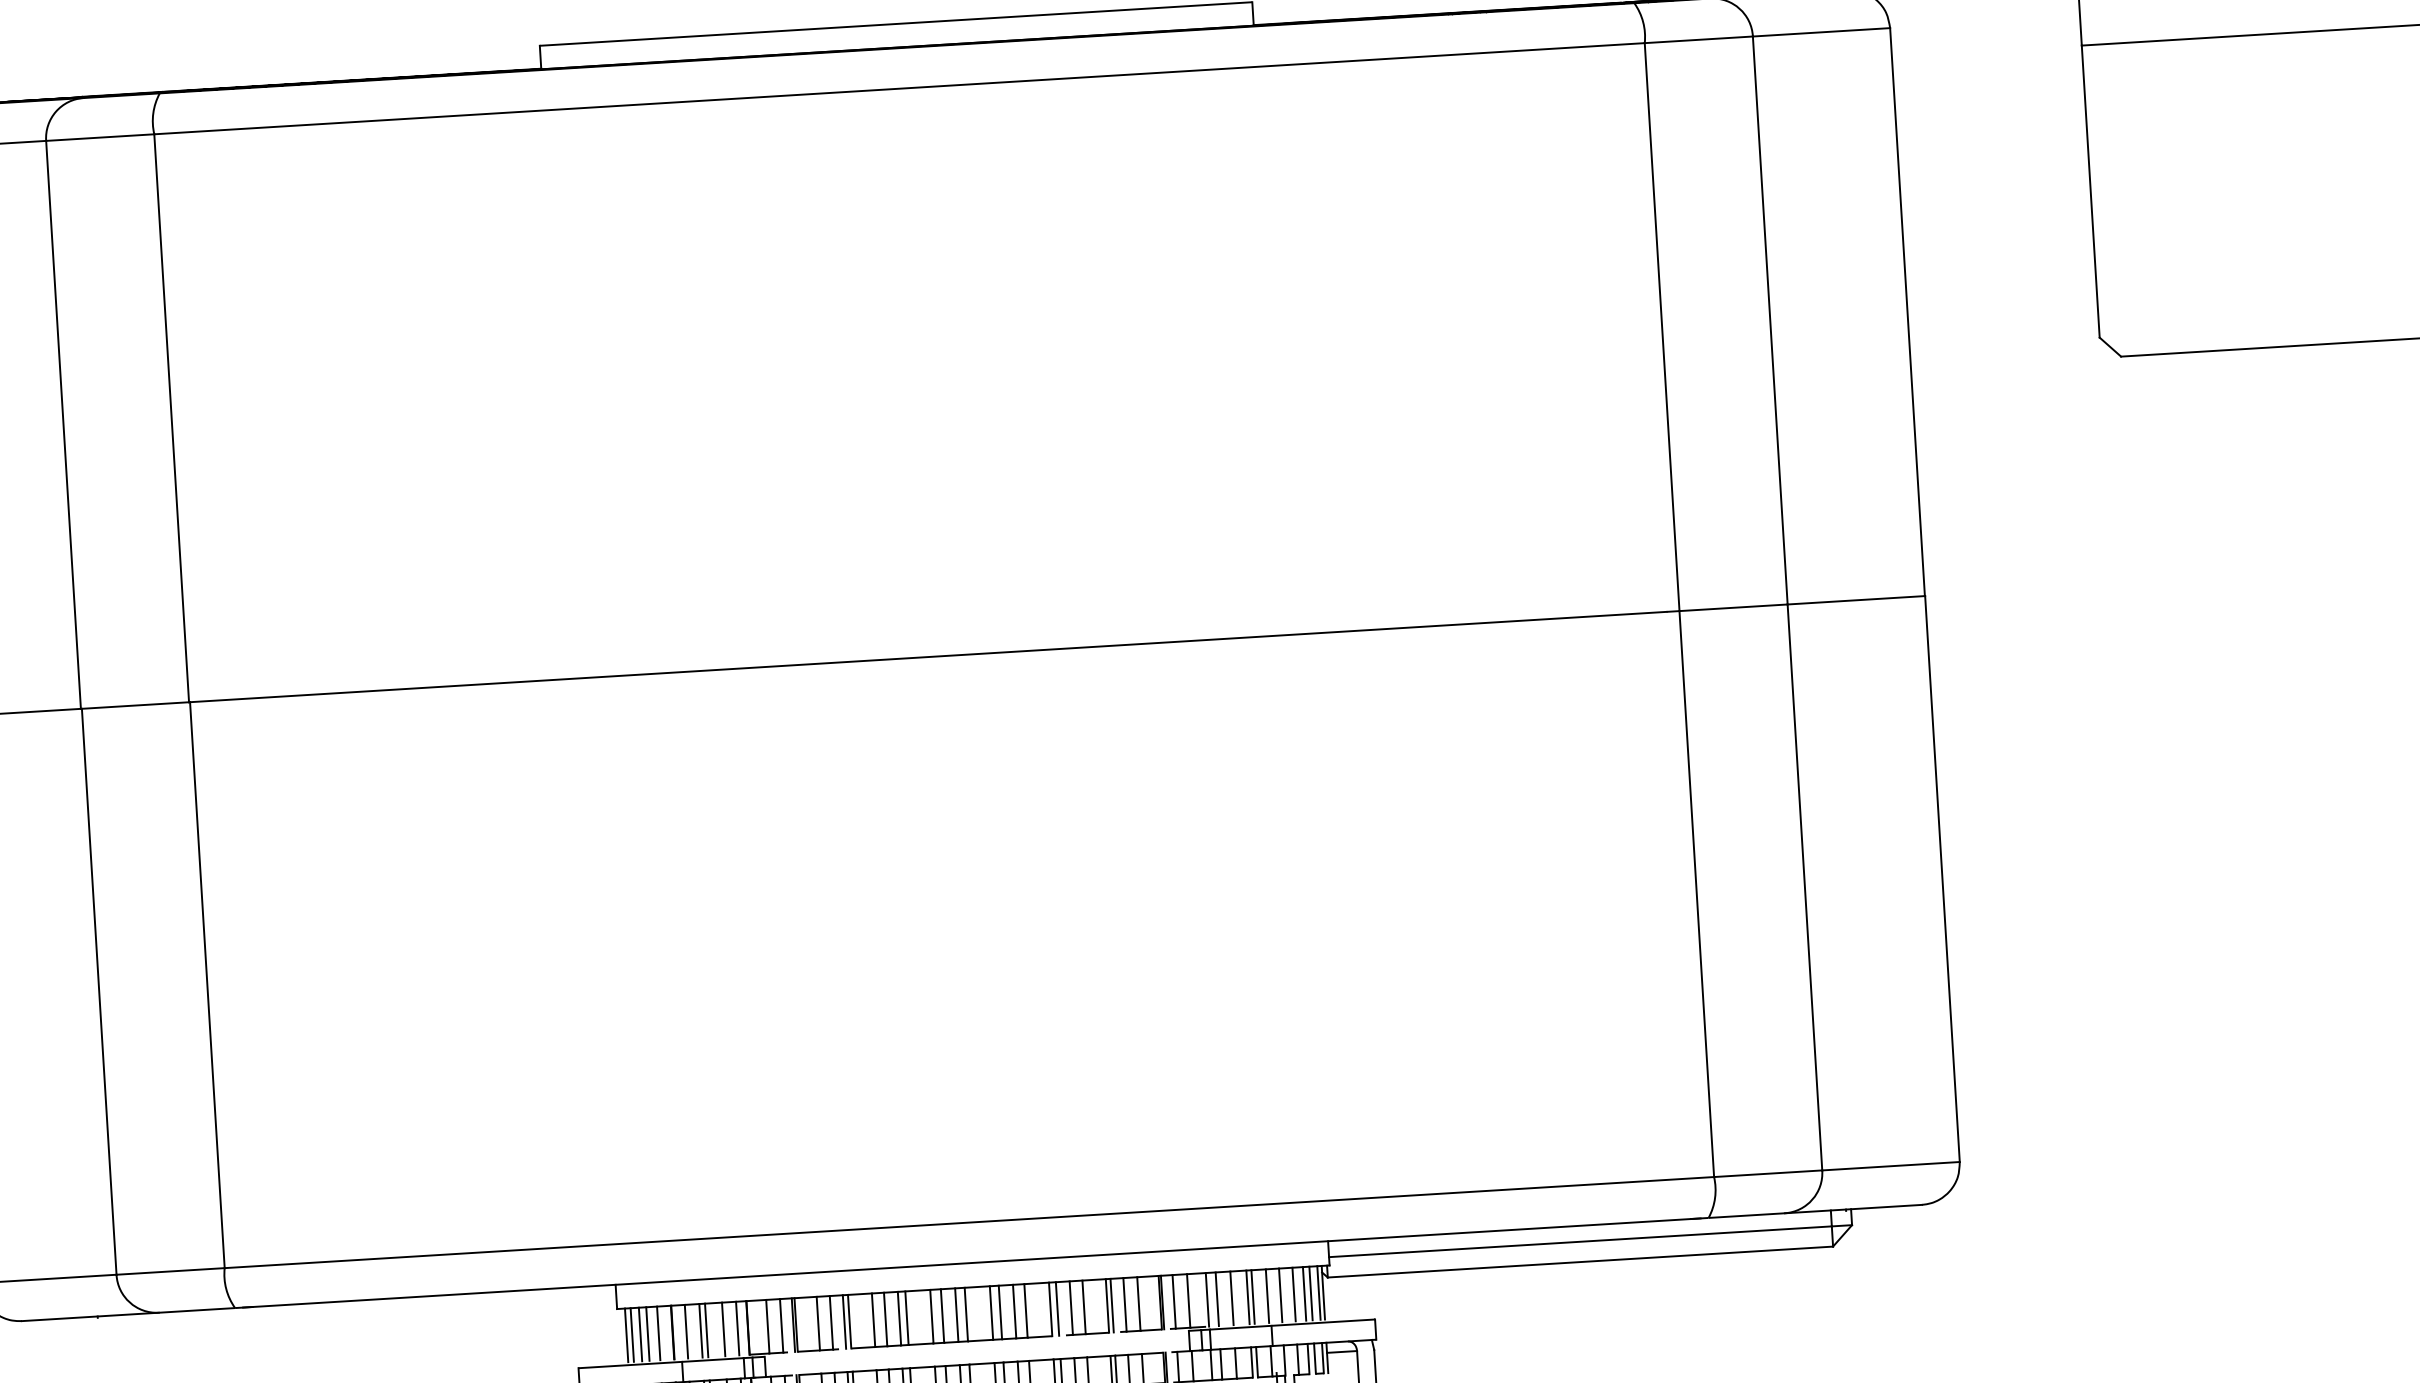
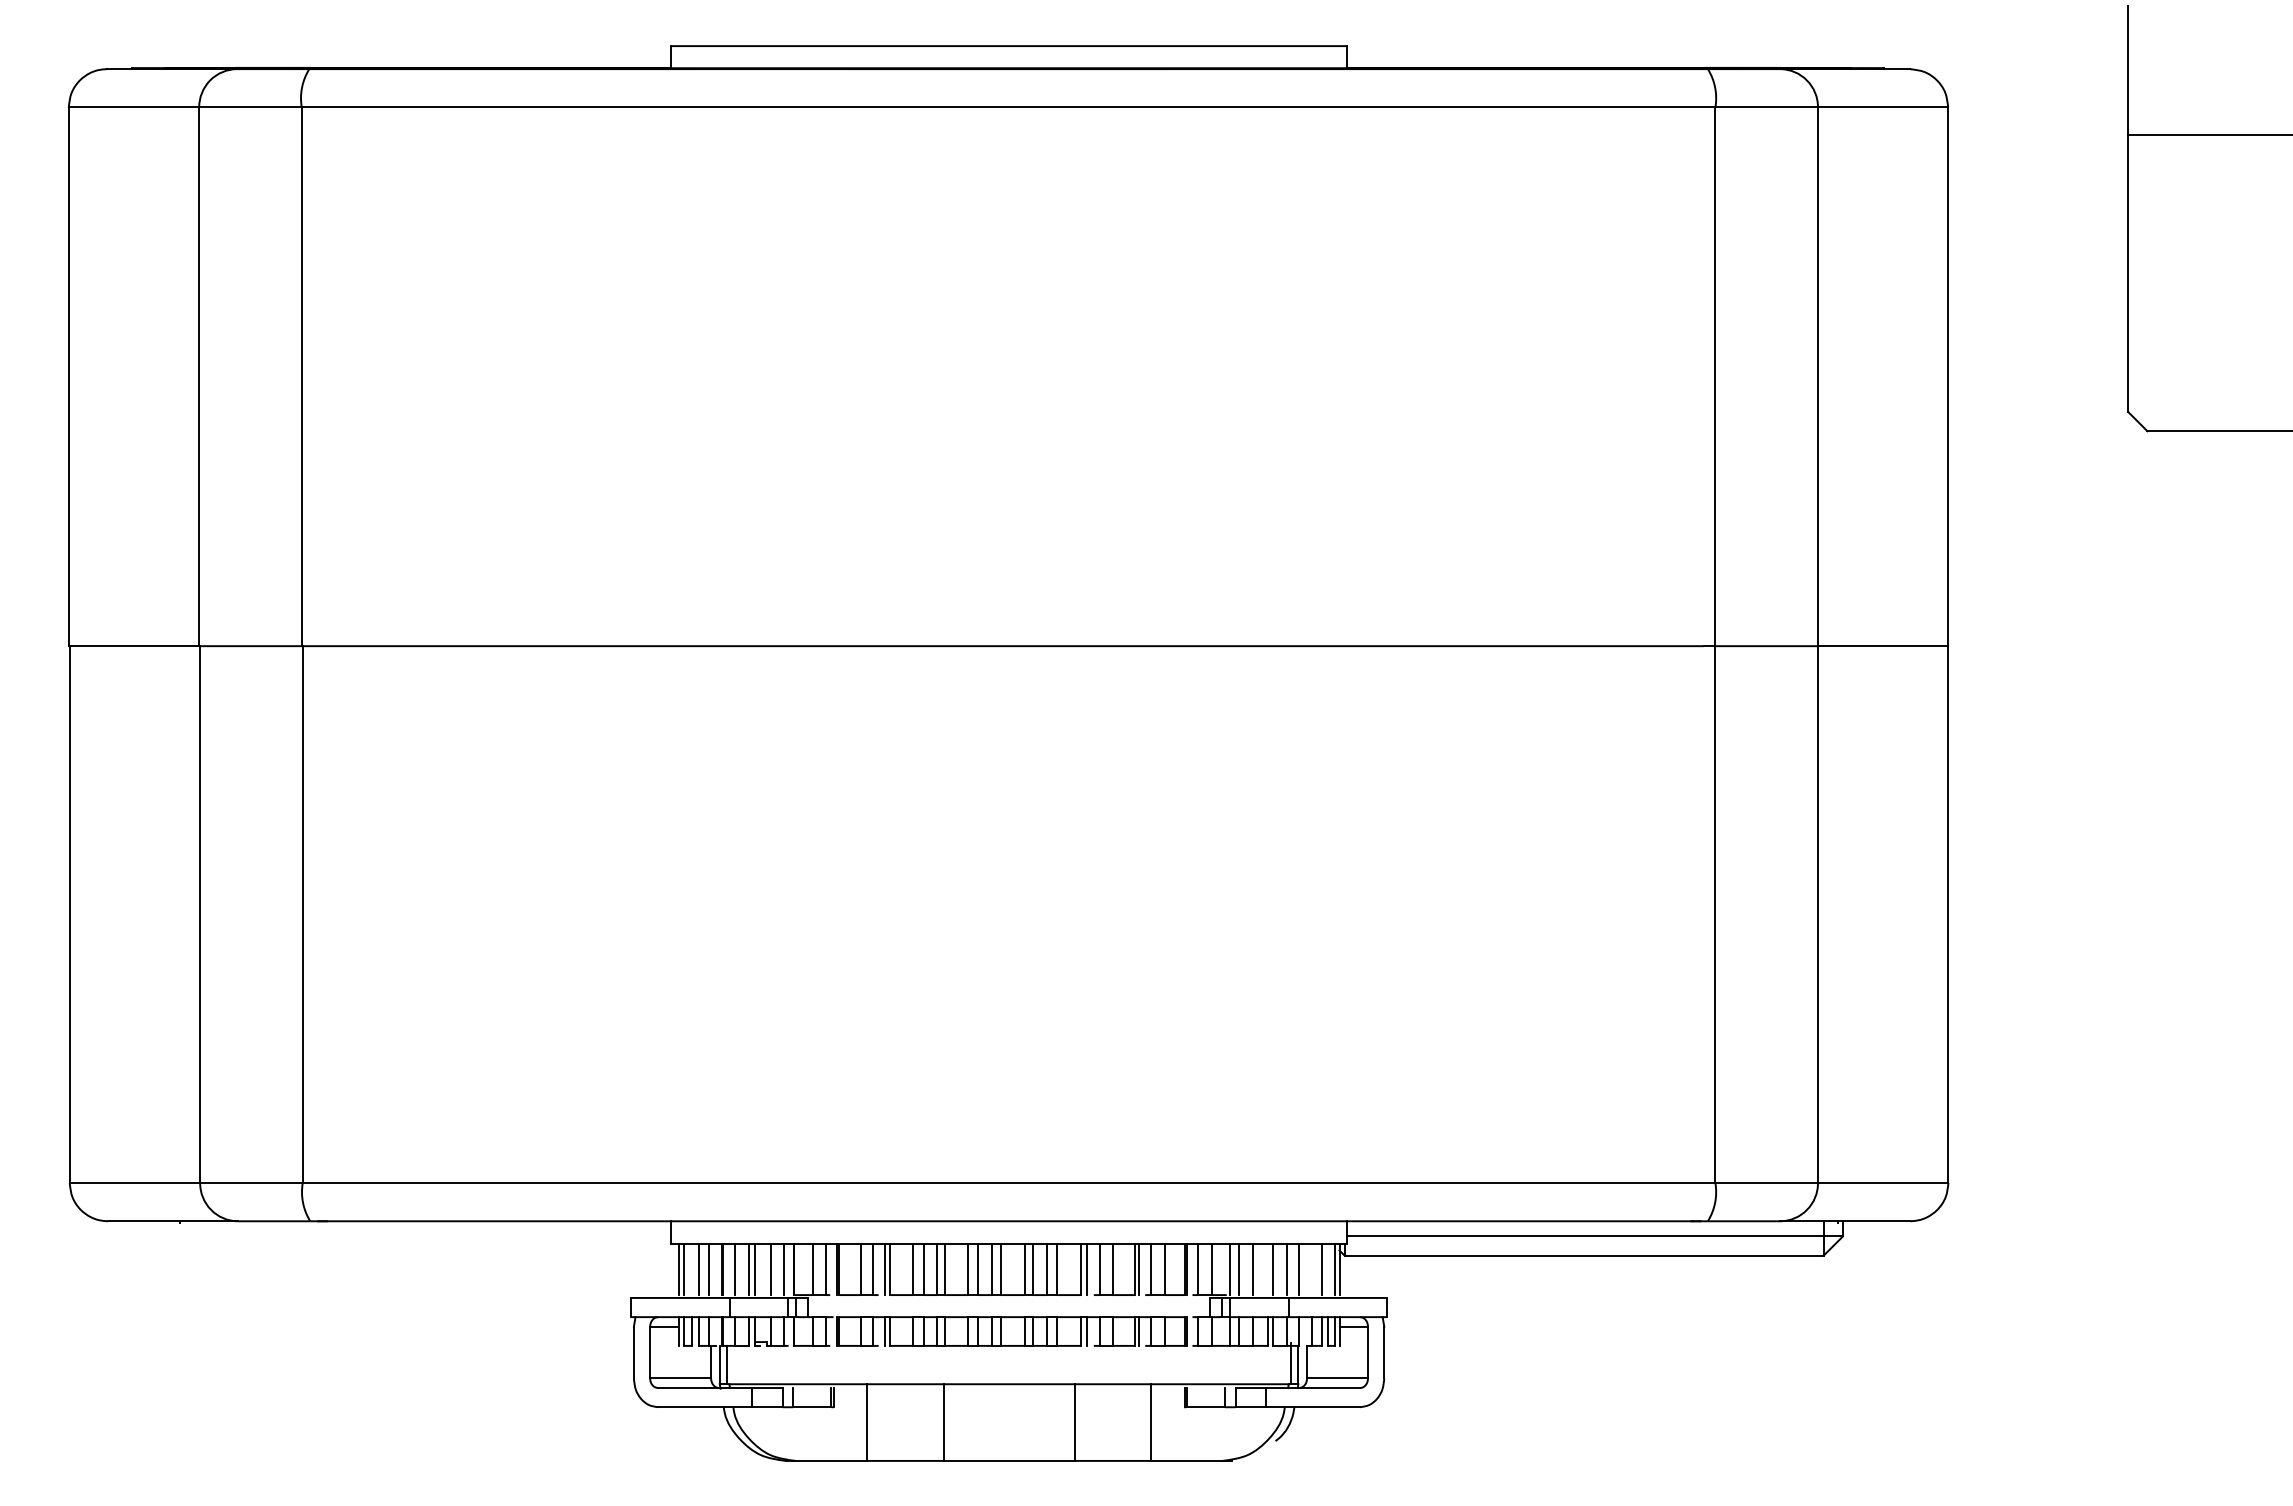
line: (1310, 1293) -> (1327, 1269), removed
line: (1293, 1294) -> (1311, 1269), removed
line: (1248, 1297) -> (1268, 1269), removed
line: (640, 1334) -> (691, 1269), removed

